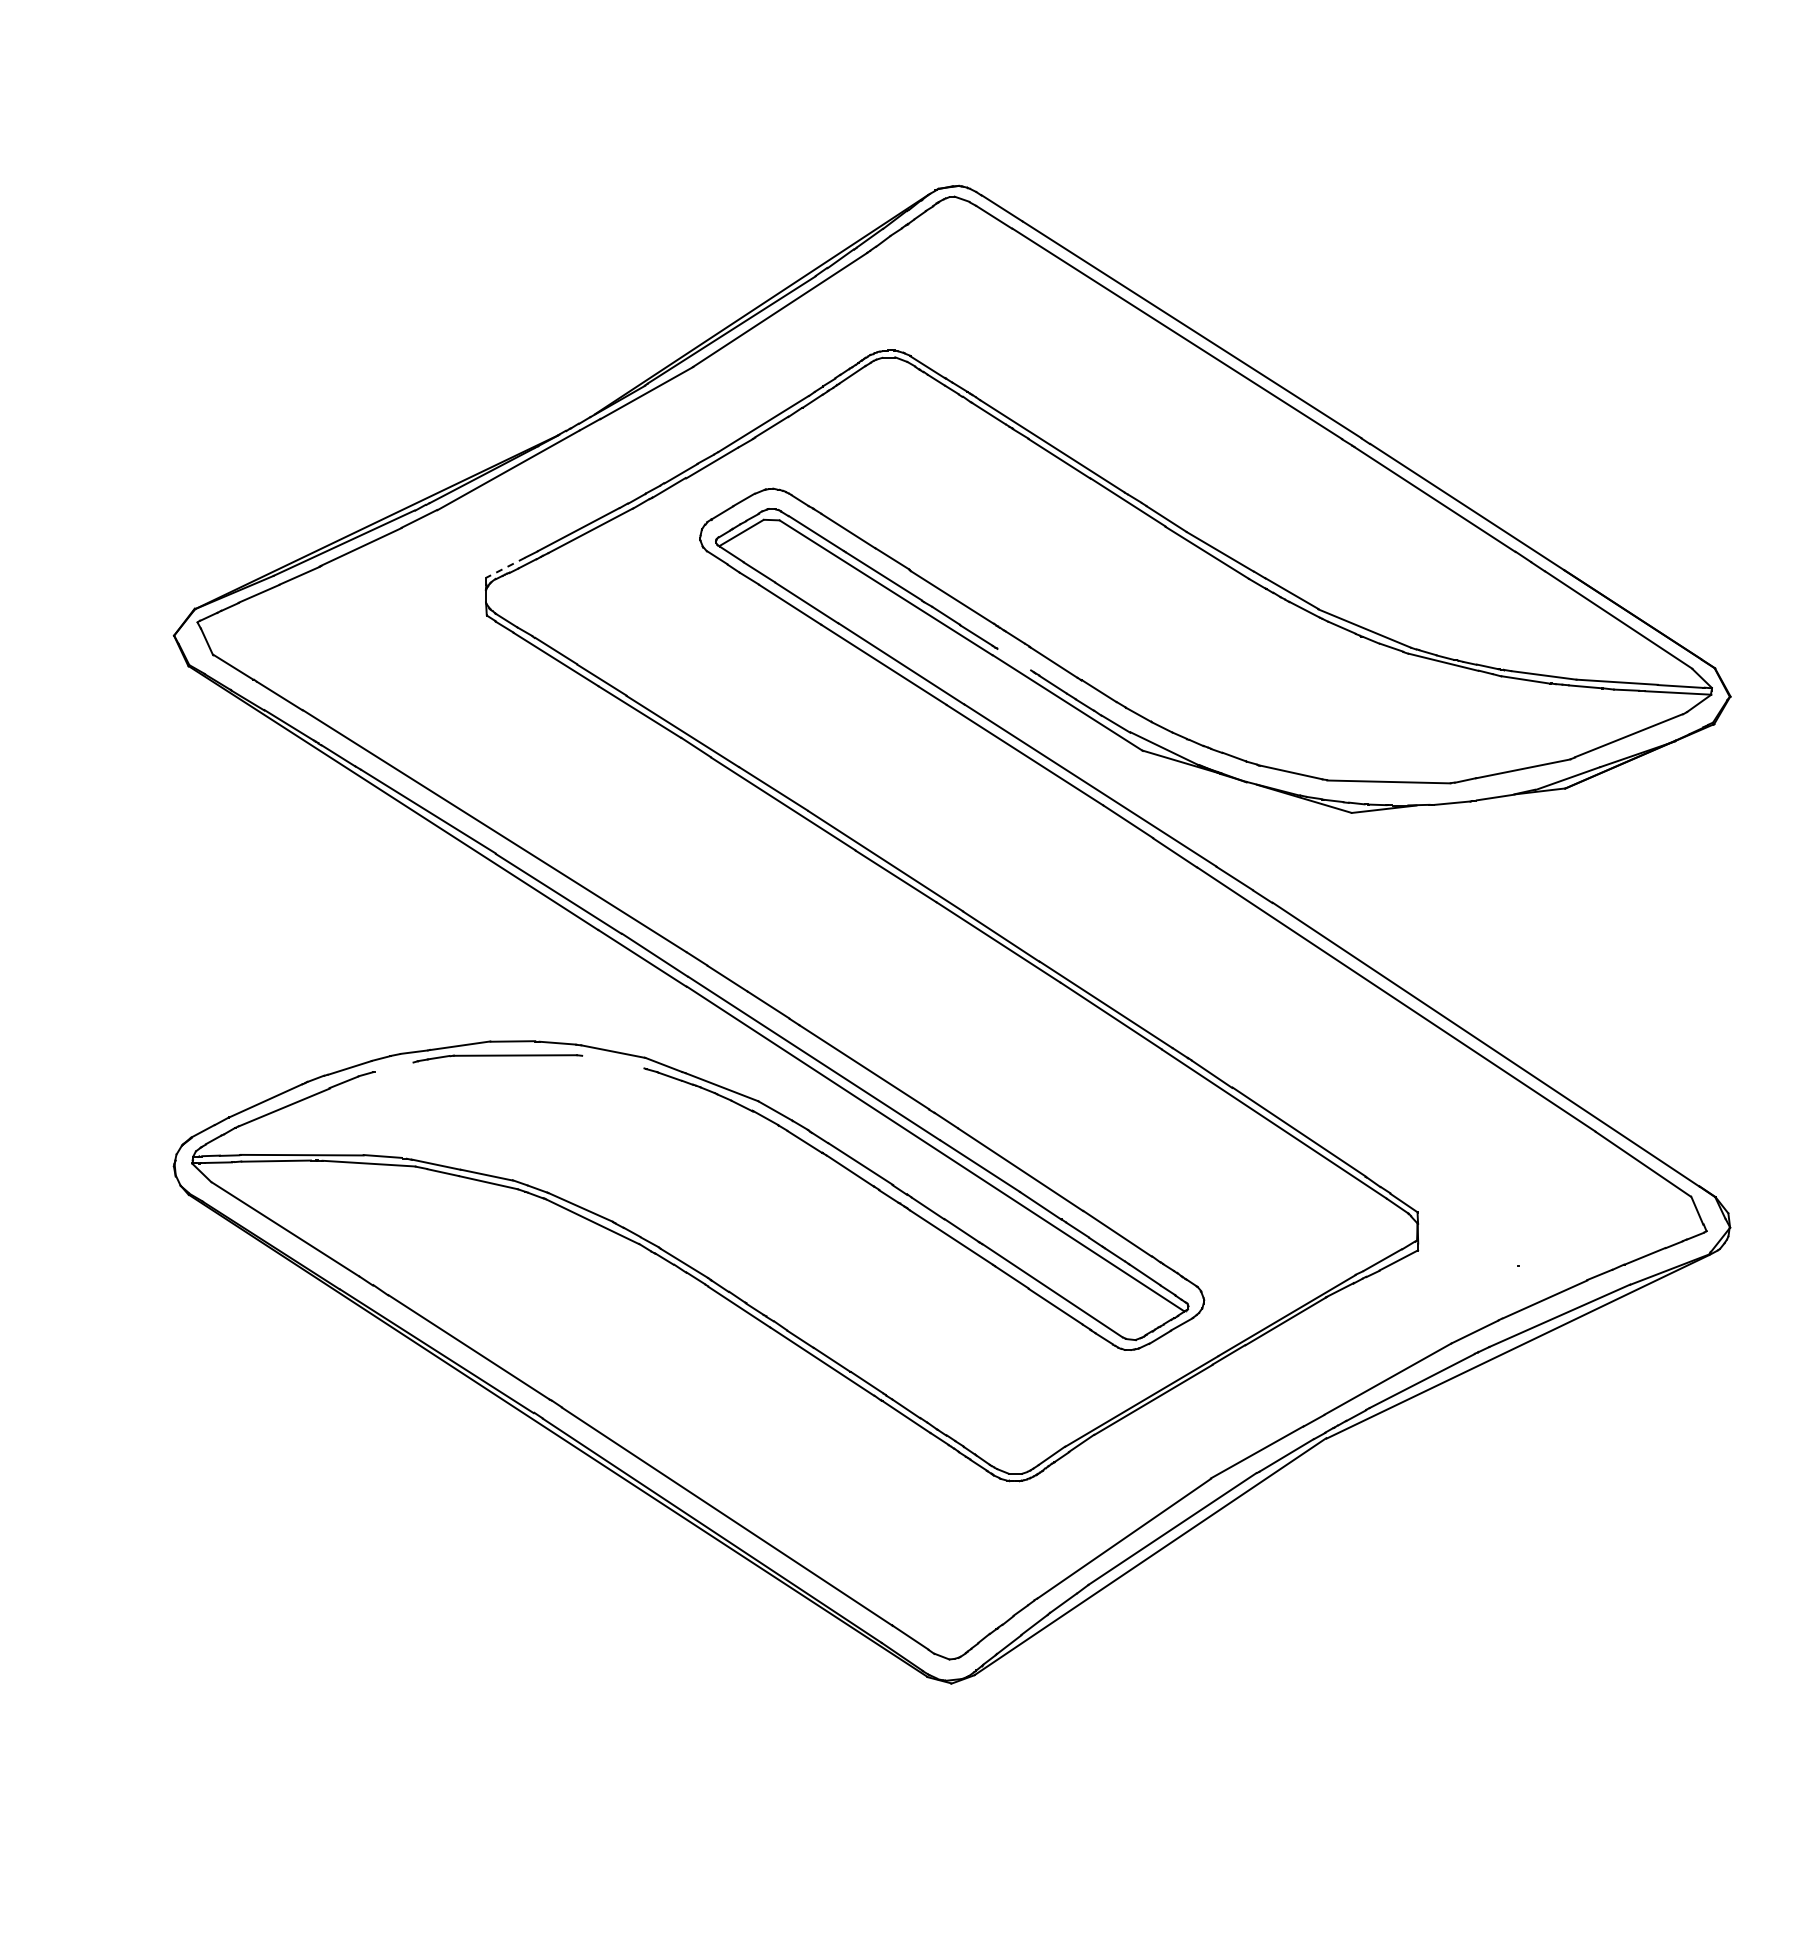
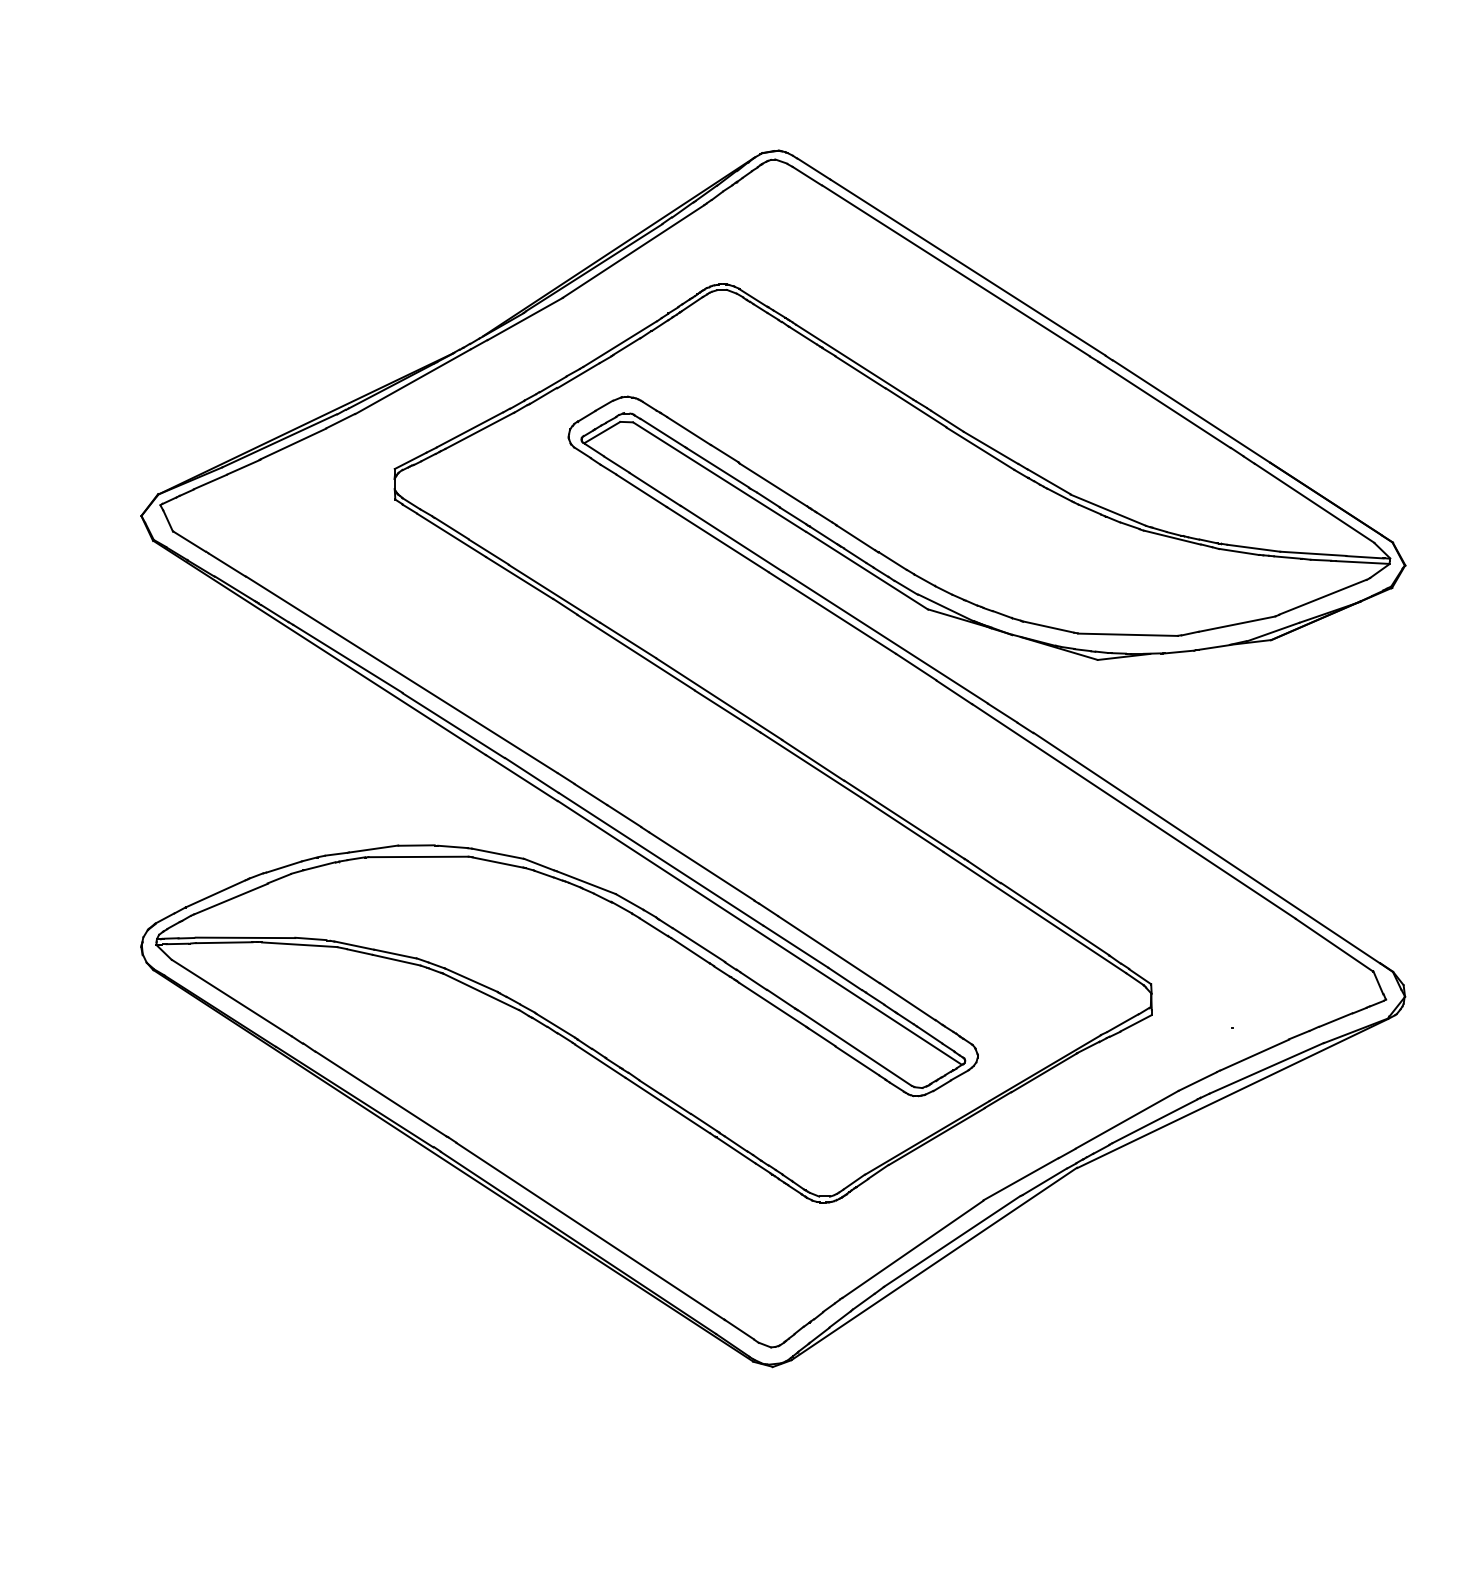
line: (505, 567) -> (410, 460), dashed -> solid
line: (1014, 659) -> (823, 535), added
line: (612, 1062) -> (497, 862), added
line: (393, 1066) -> (319, 865), added

